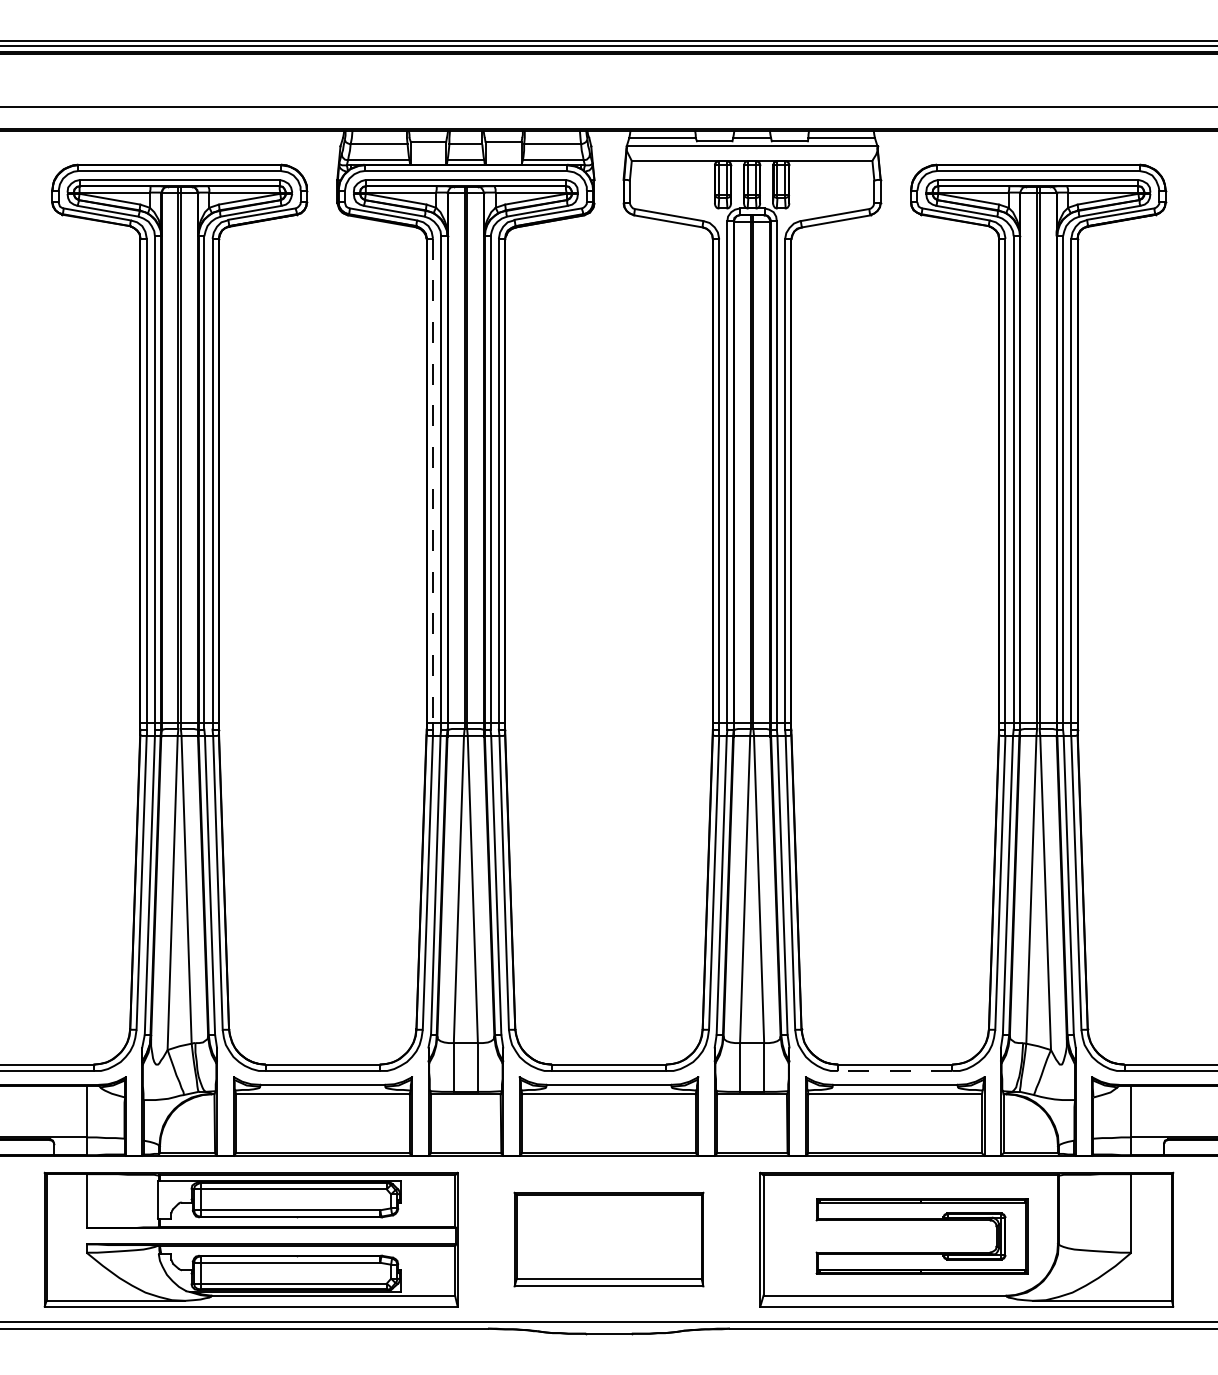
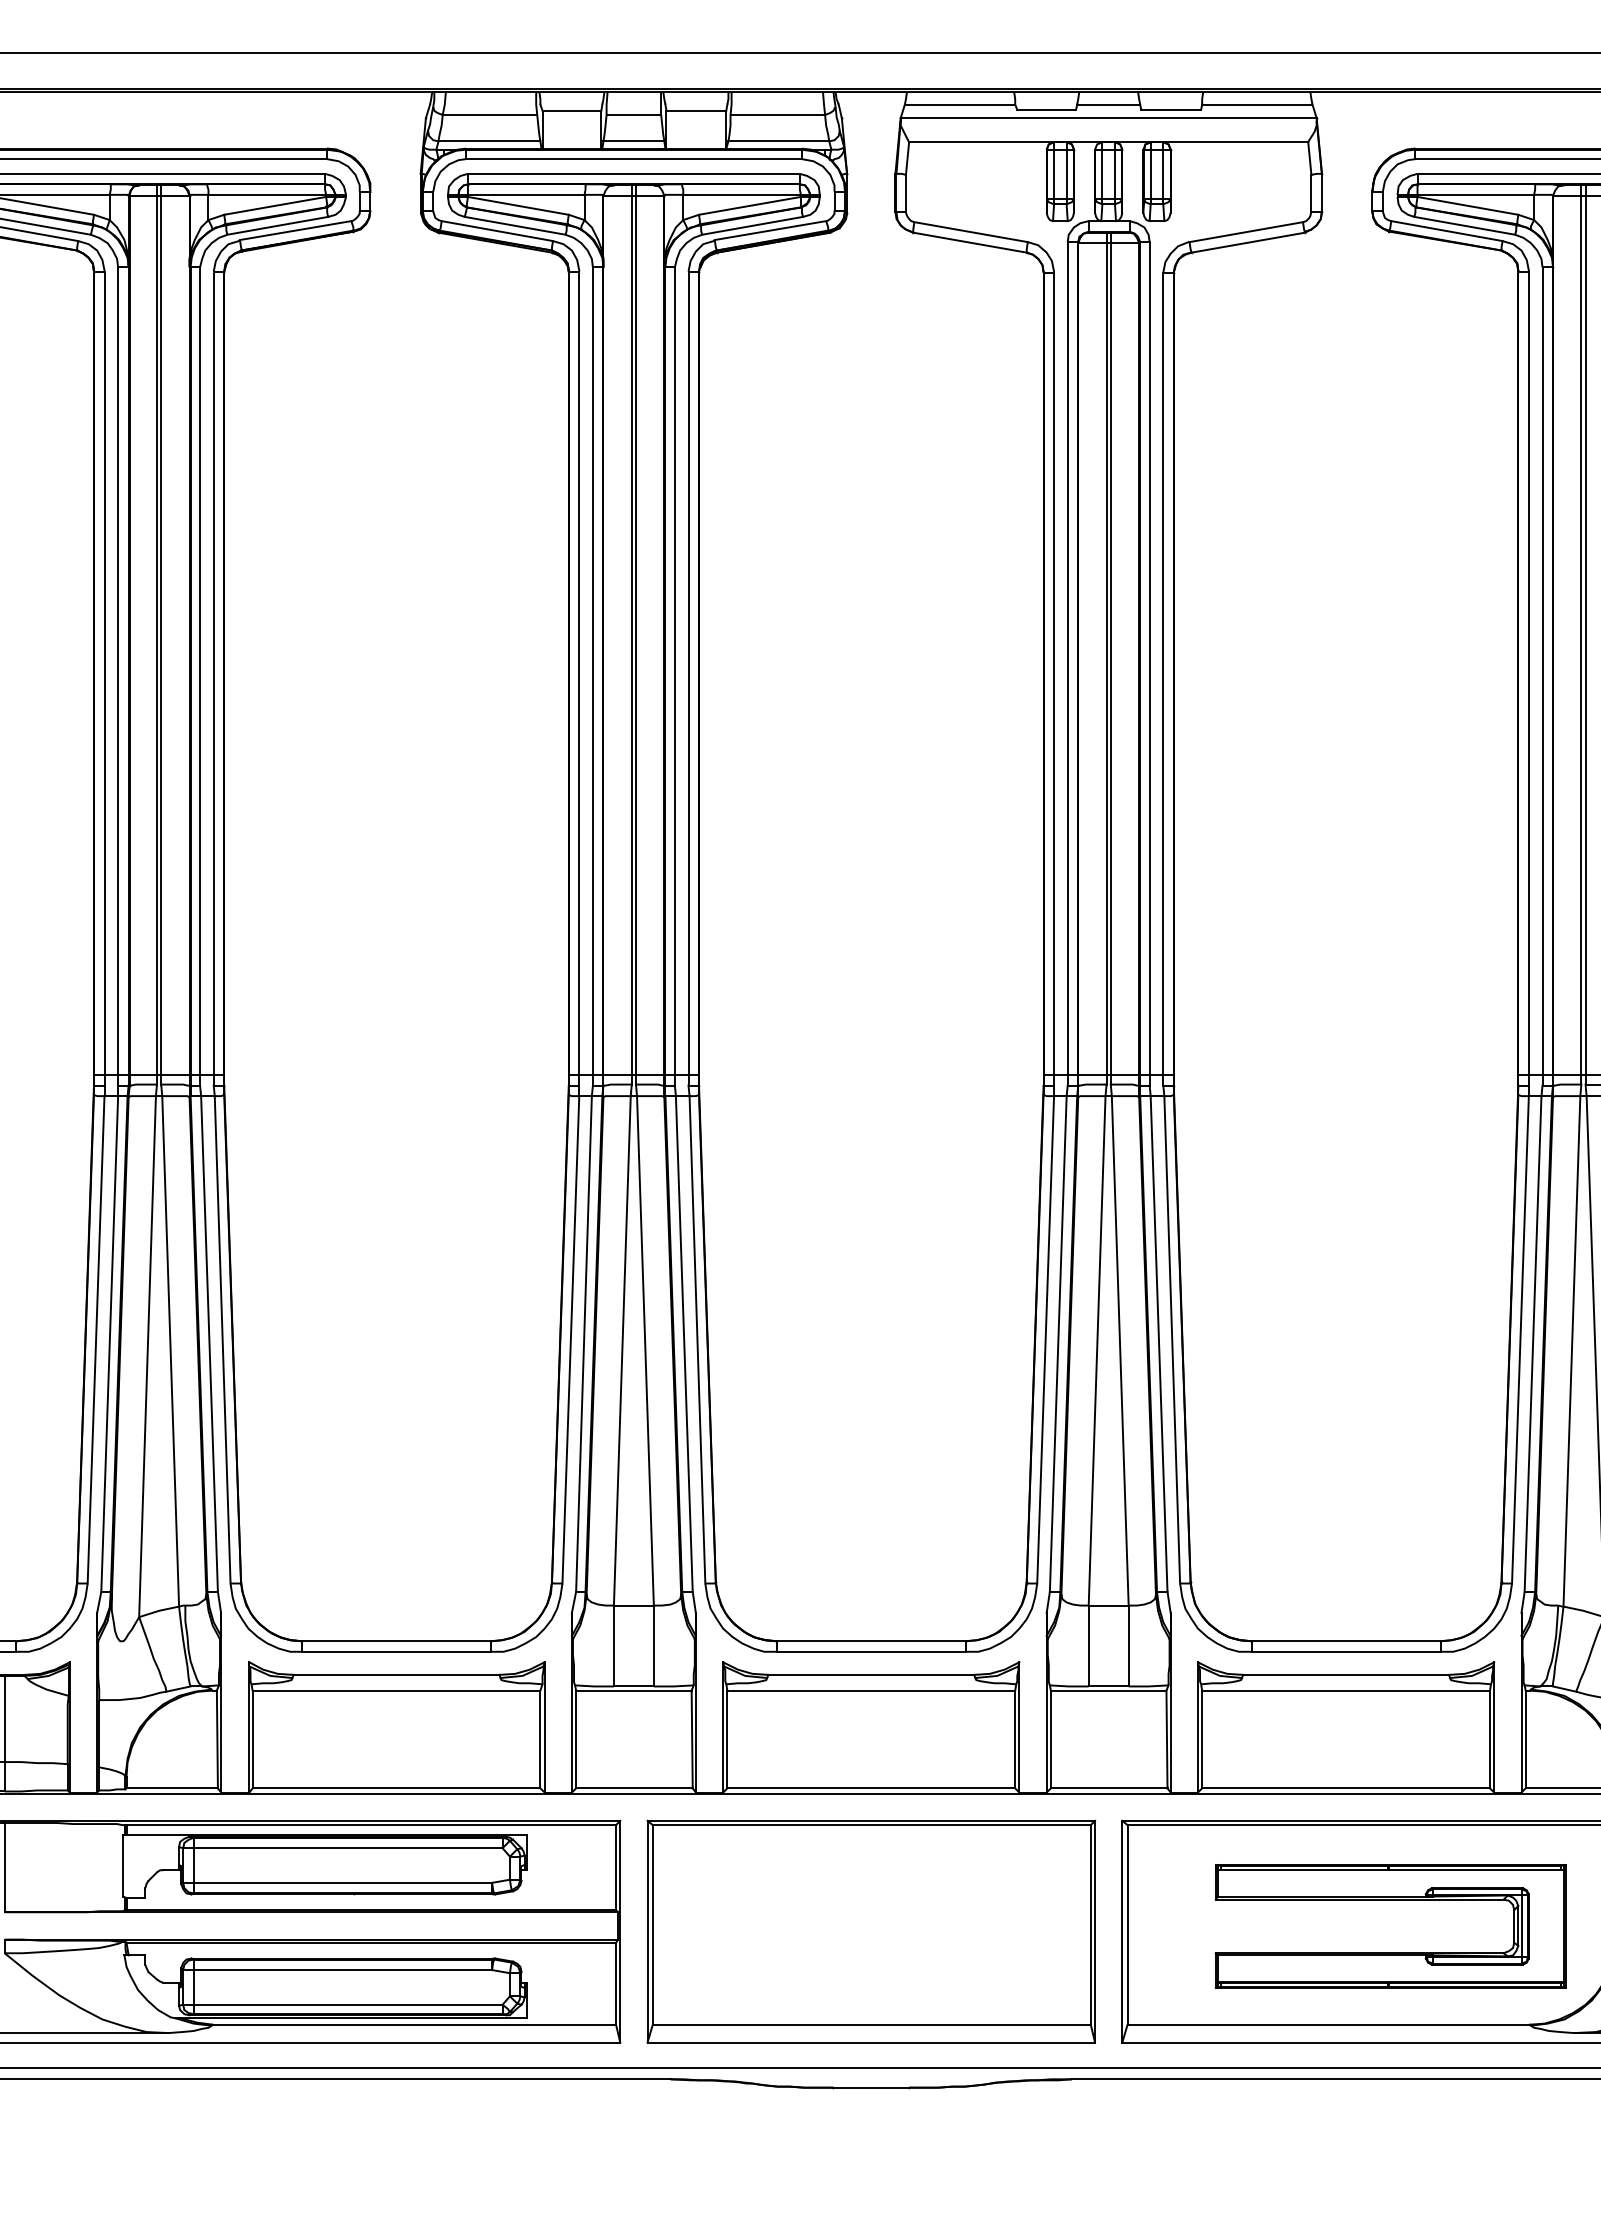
line: (432, 481) -> (578, 674), dashed -> solid
line: (895, 1070) -> (1346, 1651), dashed -> solid
part: (608, 1239) -> (870, 1931), size x1.43

